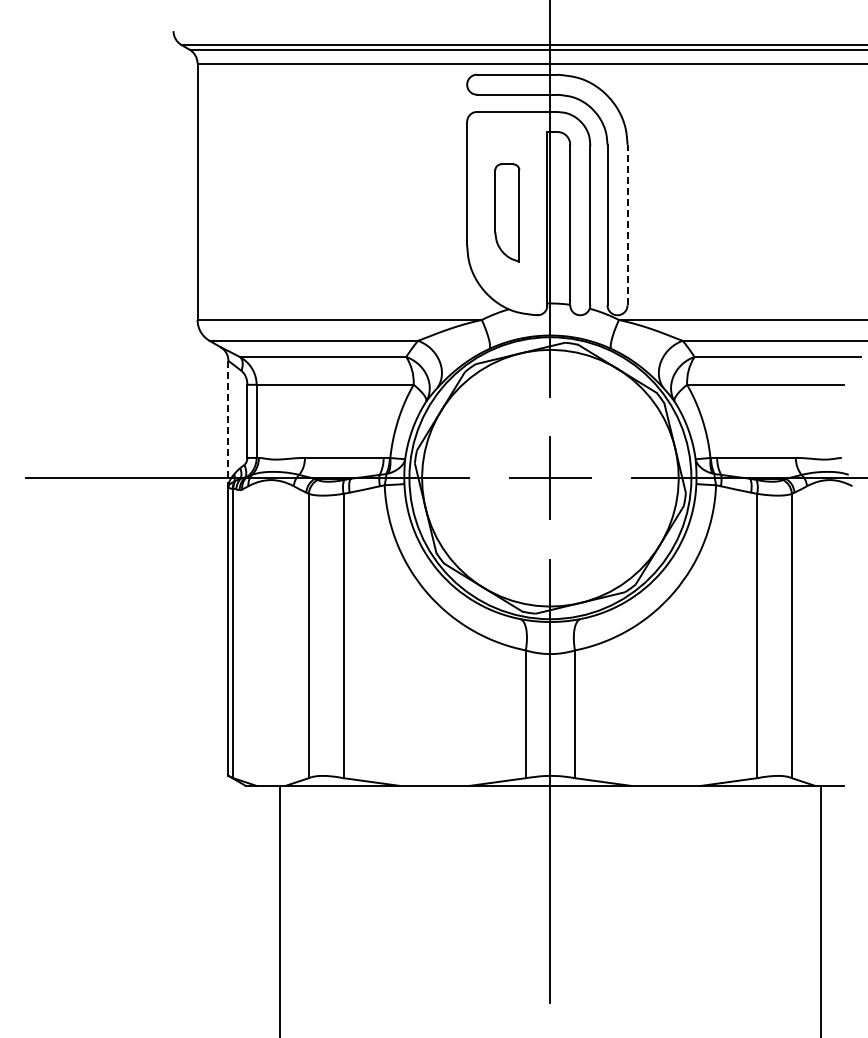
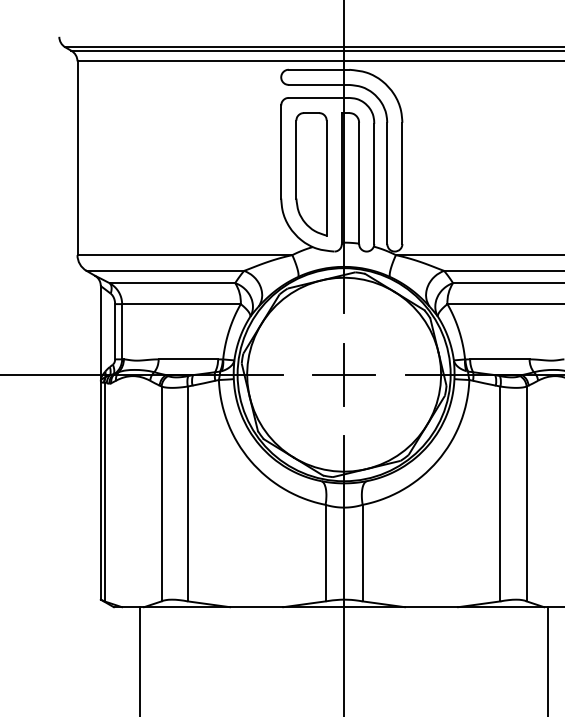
part: (507, 212) -> (311, 173), size x1.67
line: (627, 224) -> (402, 182), dashed -> solid
line: (228, 423) -> (100, 333), dashed -> solid

